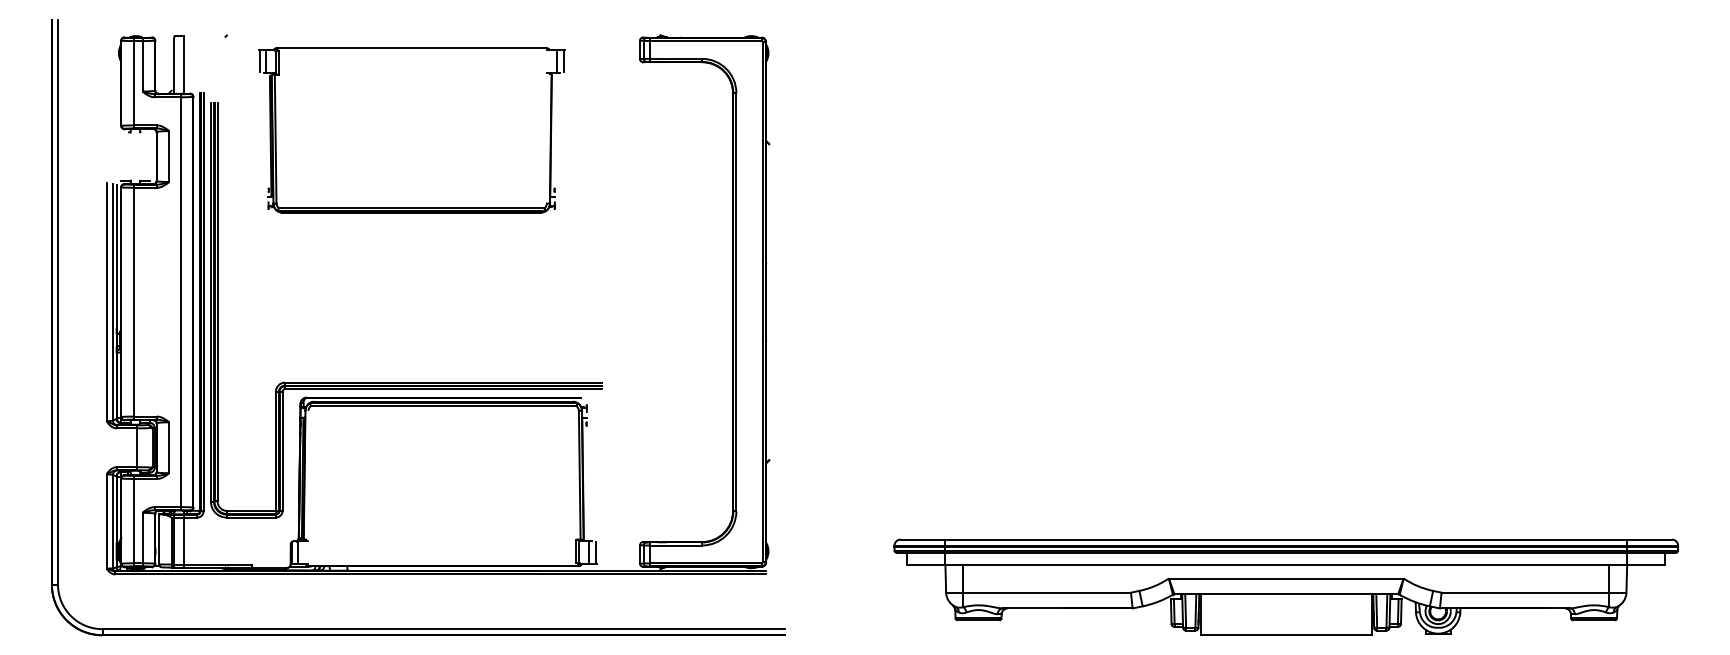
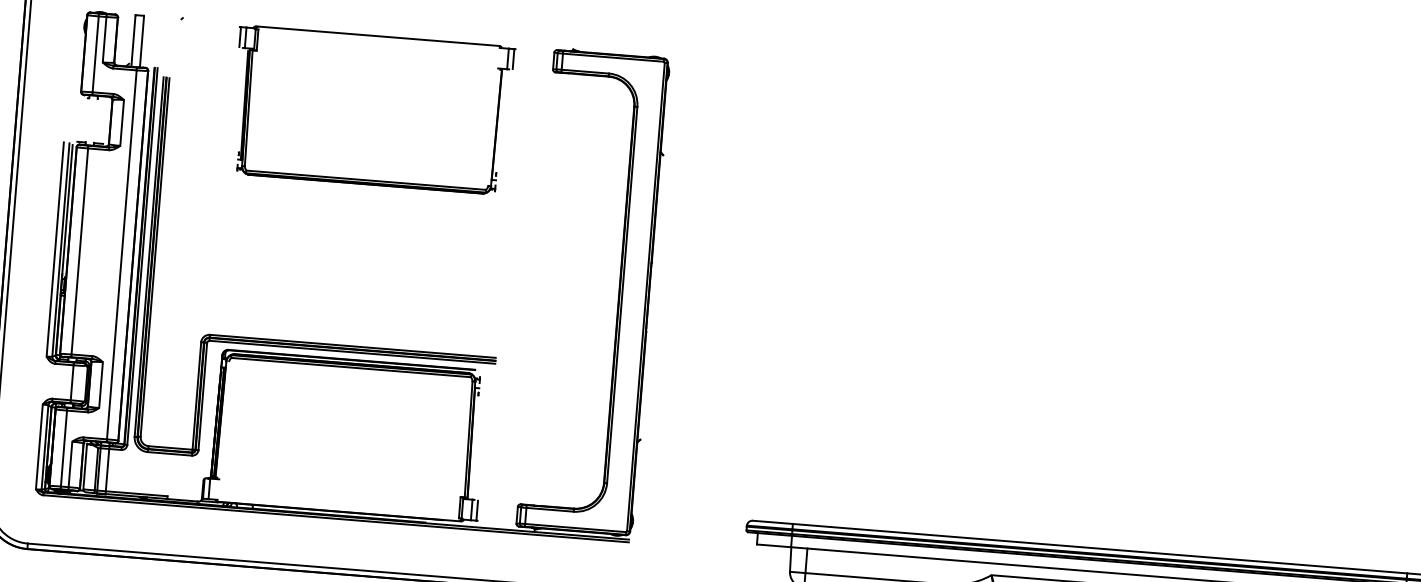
part: (411, 130) -> (371, 110), moved

